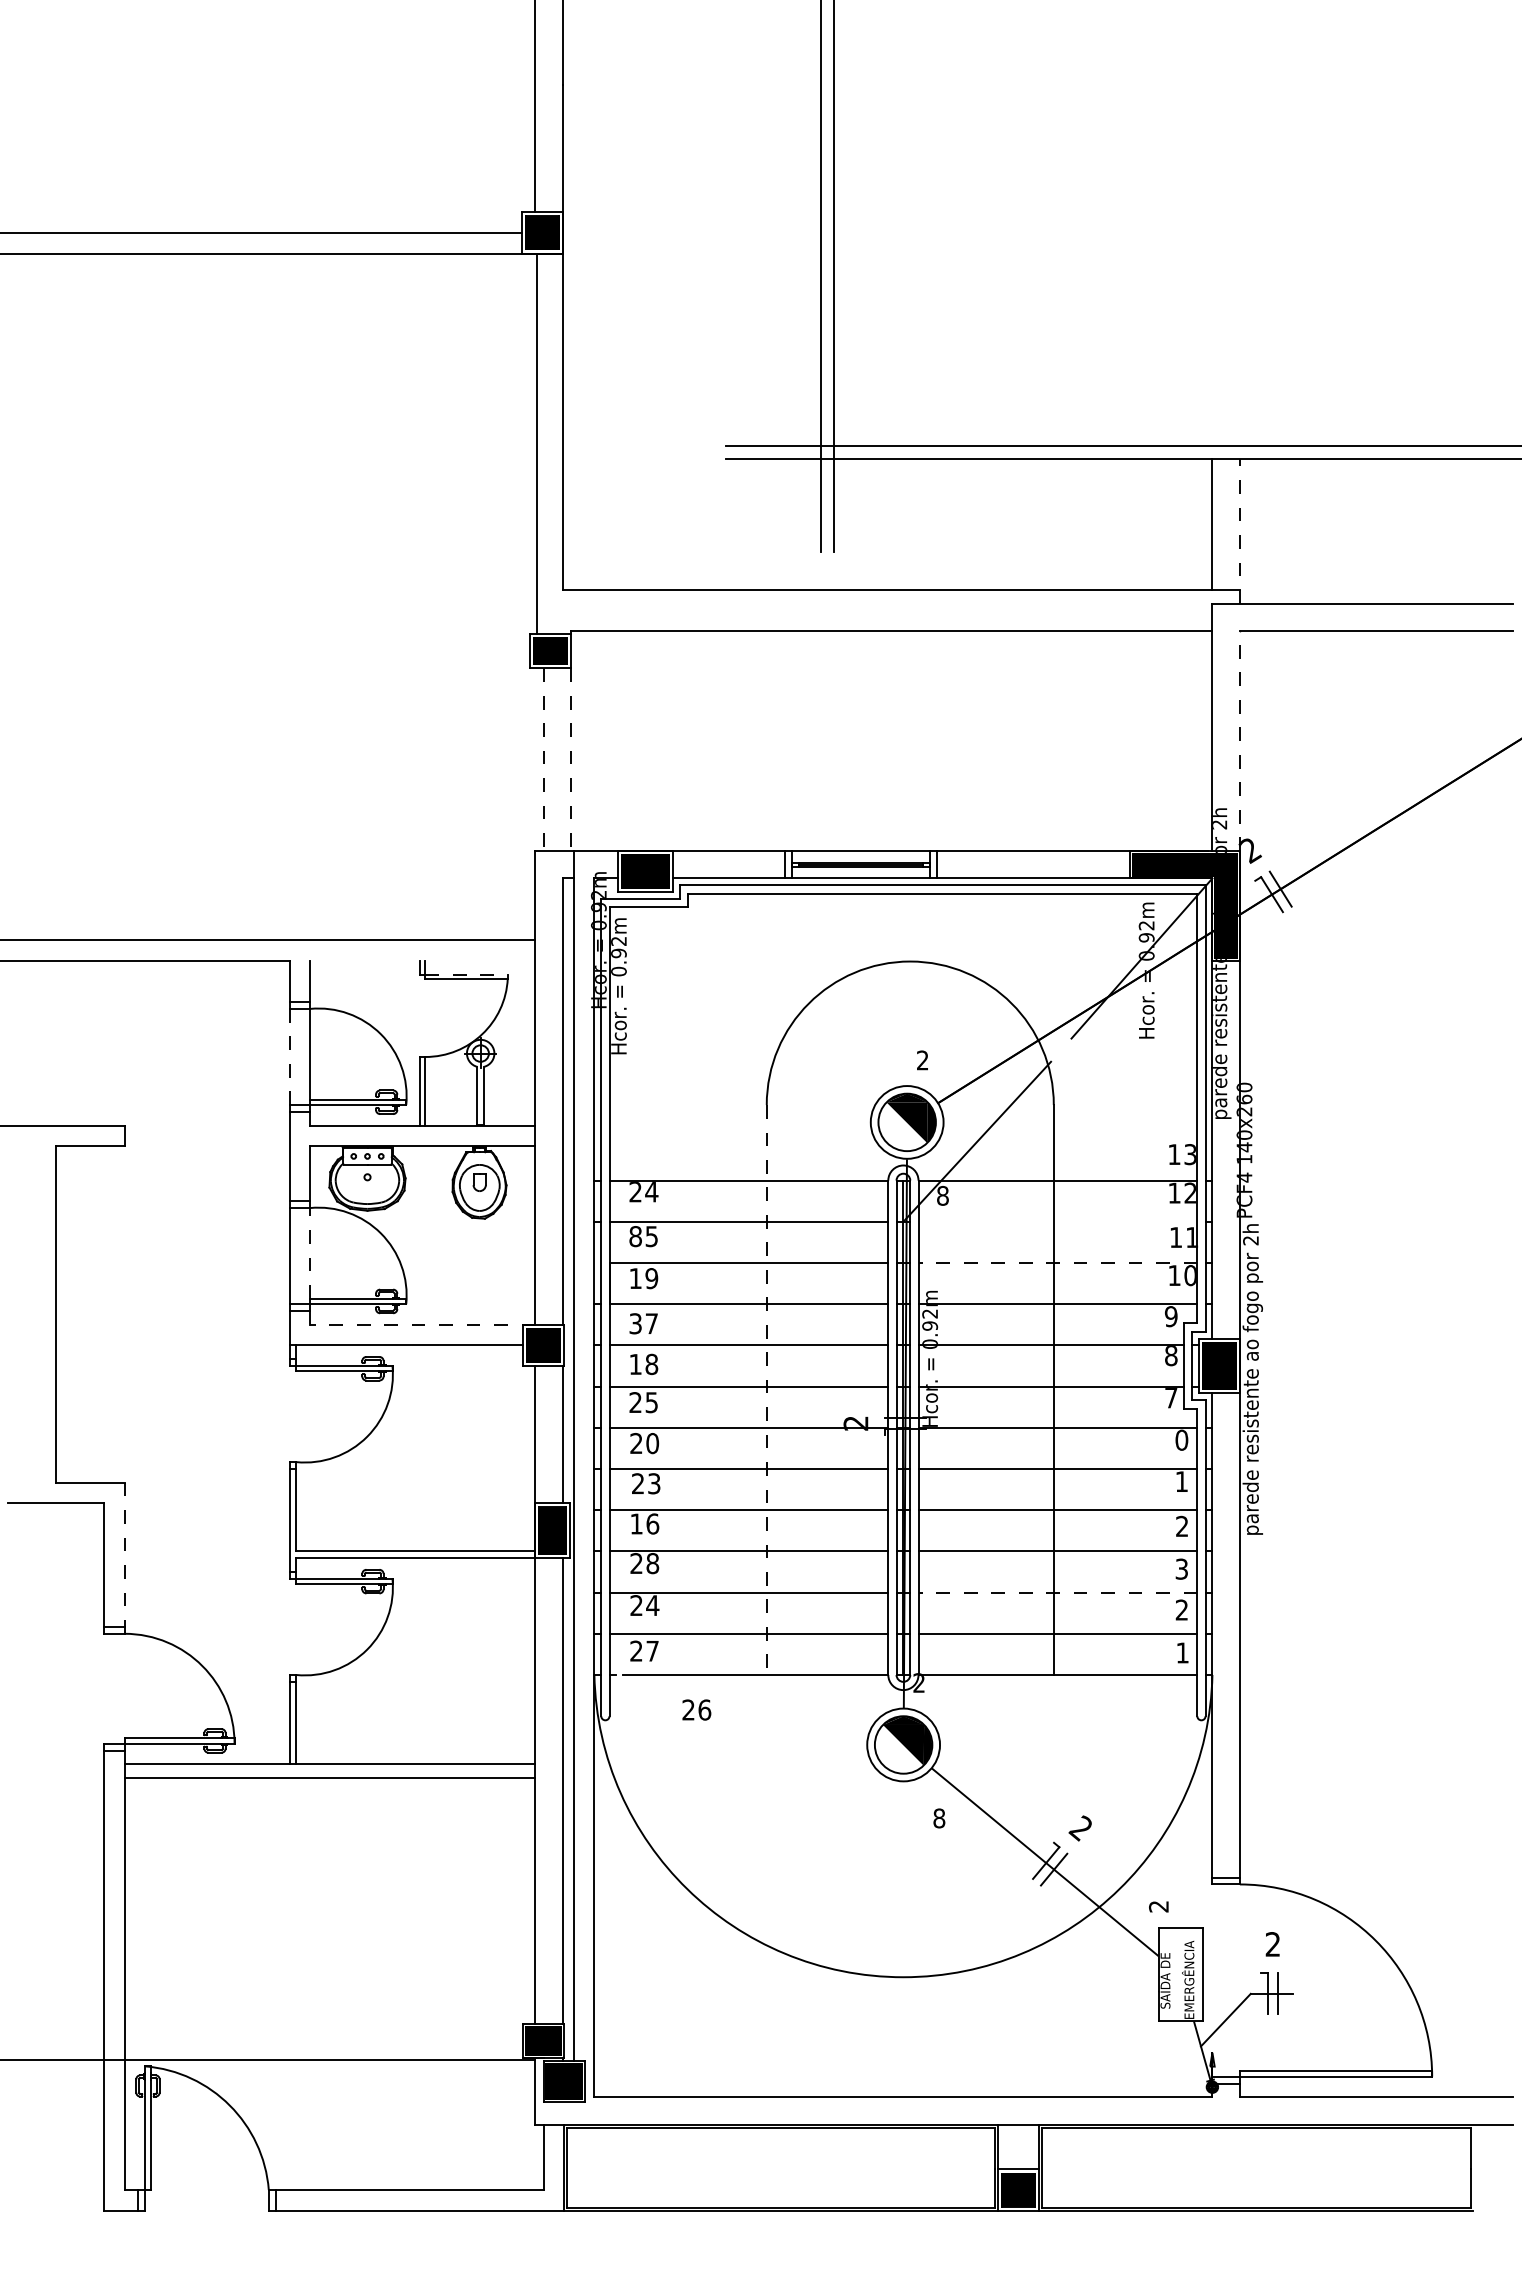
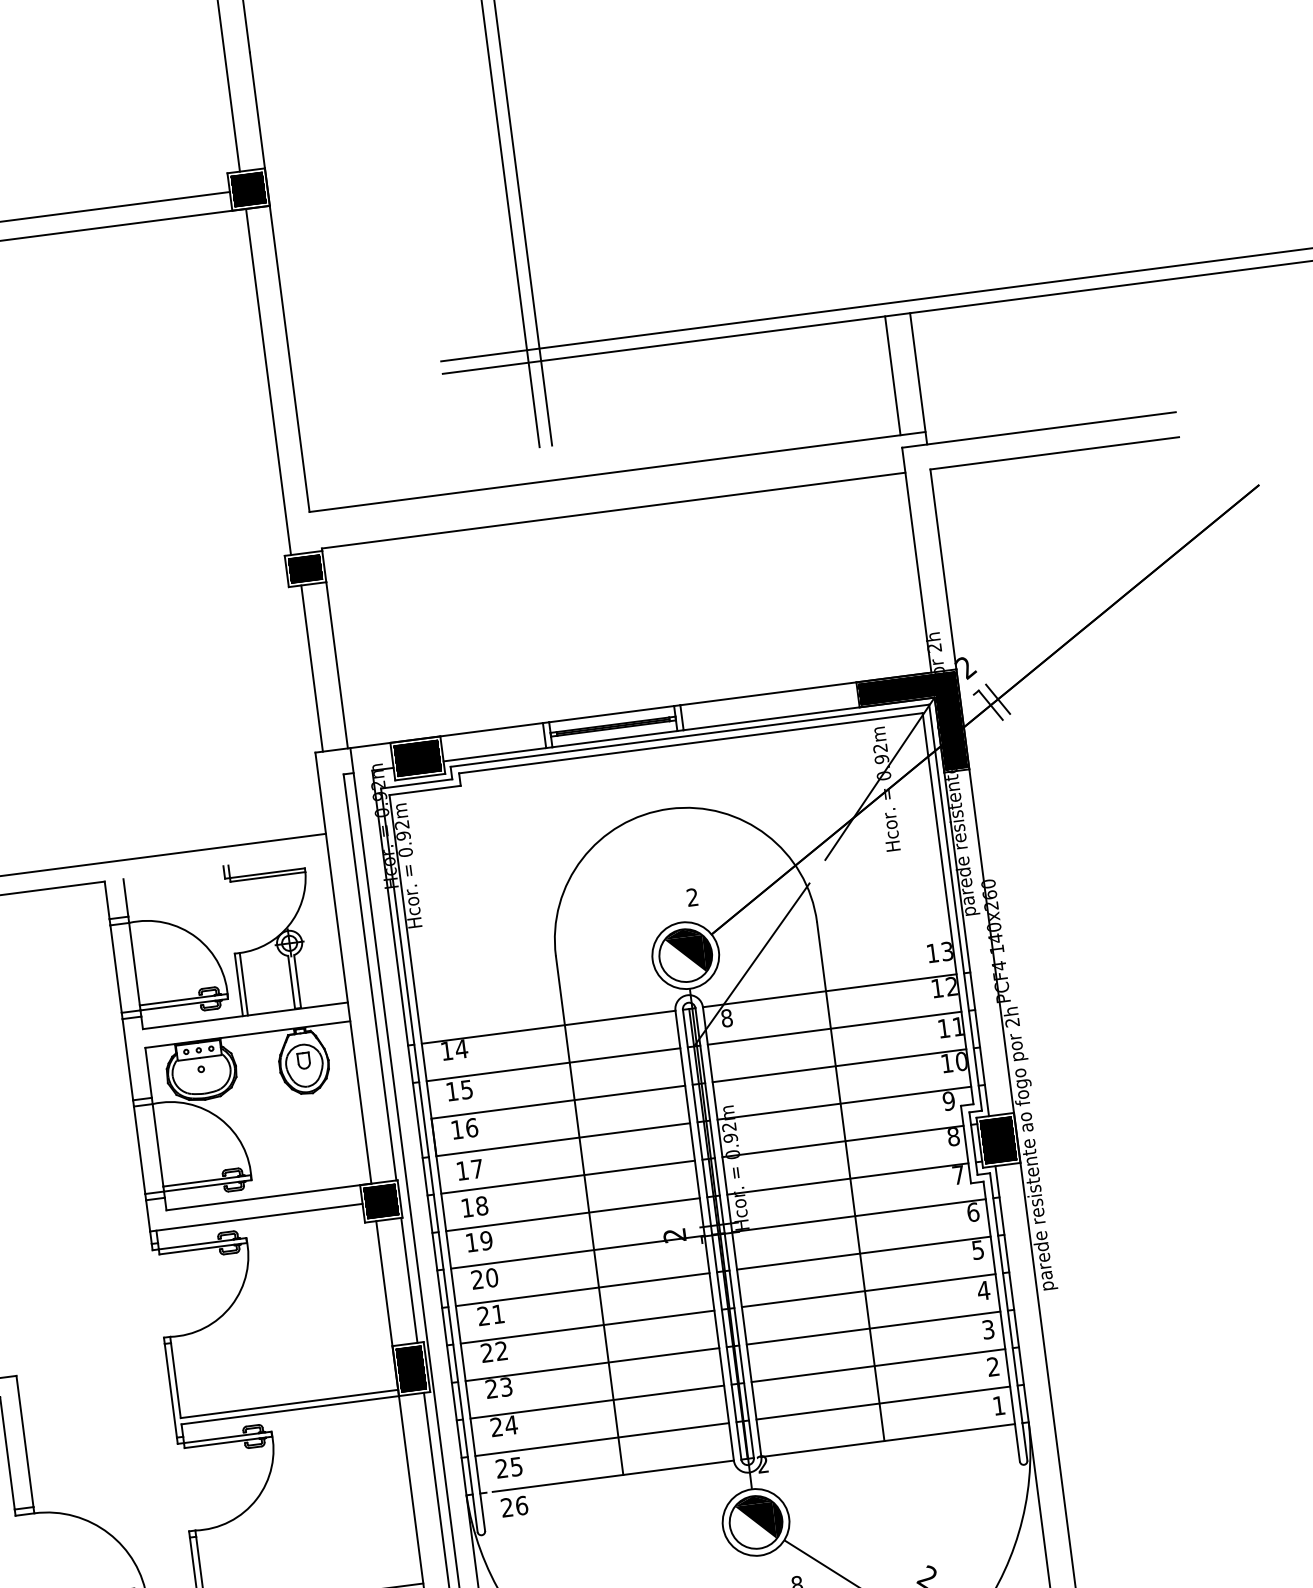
line: (1239, 531) -> (918, 378), dashed -> solid
line: (1239, 741) -> (943, 569), dashed -> solid
line: (543, 760) -> (312, 669), dashed -> solid
line: (571, 760) -> (337, 666), dashed -> solid
line: (467, 974) -> (268, 873), dashed -> solid
line: (289, 1056) -> (116, 968), dashed -> solid
text: (635, 1192) -> (446, 1051), 24 -> 14
line: (1057, 1221) -> (834, 1028), added
text: (635, 1236) -> (452, 1091), 85 -> 15
line: (310, 1252) -> (158, 1144), dashed -> solid
line: (1057, 1263) -> (839, 1066), dashed -> solid
text: (651, 1278) -> (471, 1127), 19 -> 16
text: (635, 1323) -> (462, 1170), 37 -> 17
line: (422, 1324) -> (268, 1196), dashed -> solid
line: (766, 1390) -> (589, 1216), dashed -> solid
text: (643, 1402) -> (478, 1241), 25 -> 19
text: (1181, 1439) -> (972, 1211), 0 -> 6
text: (1181, 1481) -> (977, 1249), 1 -> 5
text: (654, 1483) -> (498, 1313), 23 -> 21
text: (644, 1523) -> (494, 1351), 16 -> 22
text: (1181, 1525) -> (982, 1289), 2 -> 4
line: (124, 1555) -> (24, 1442), dashed -> solid
text: (652, 1563) -> (506, 1387), 28 -> 23
line: (1057, 1592) -> (878, 1365), dashed -> solid
text: (652, 1651) -> (516, 1467), 27 -> 25
text: (696, 1709) -> (514, 1506), moved

